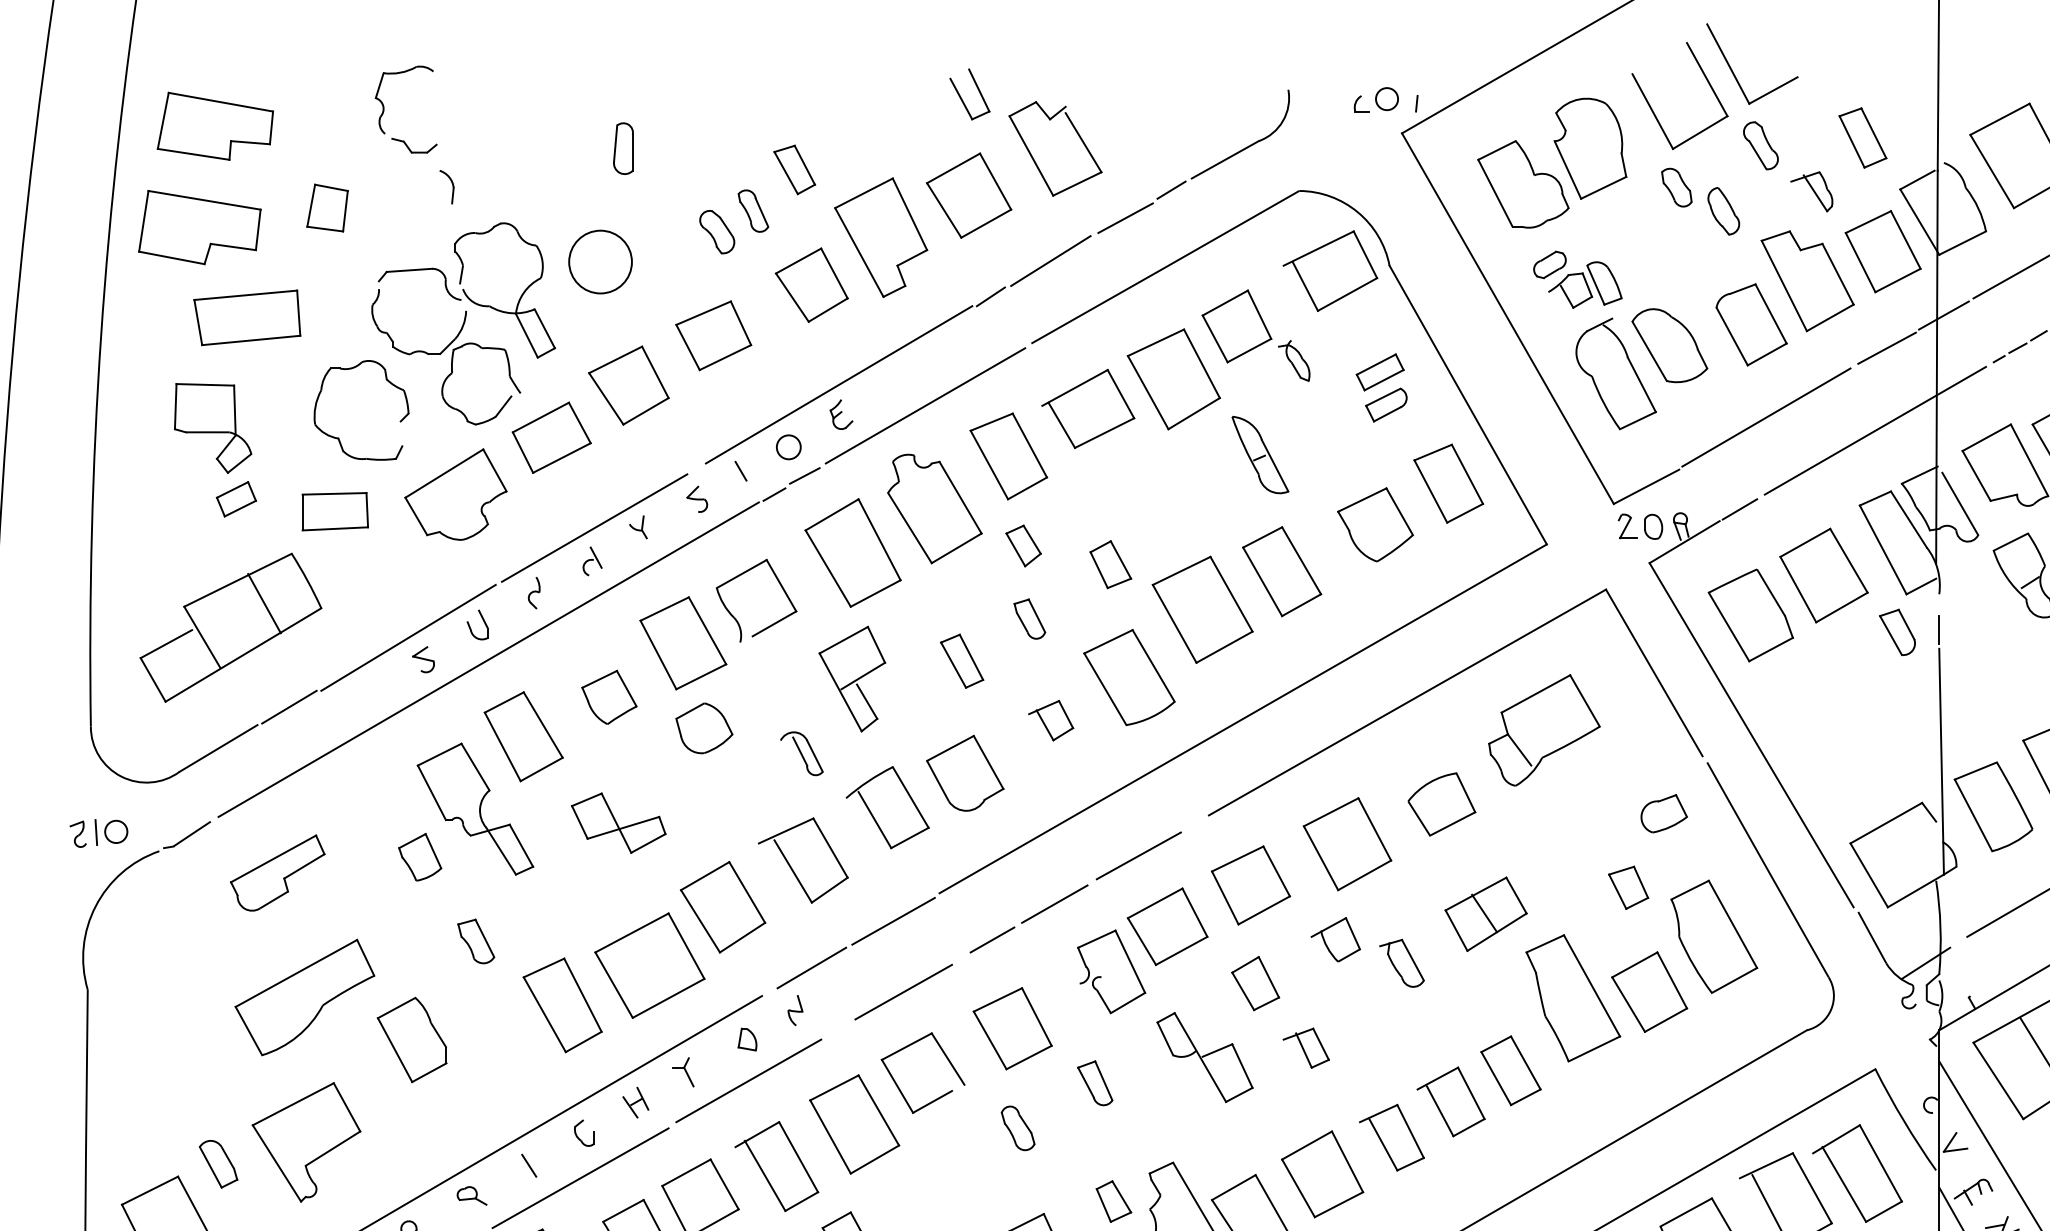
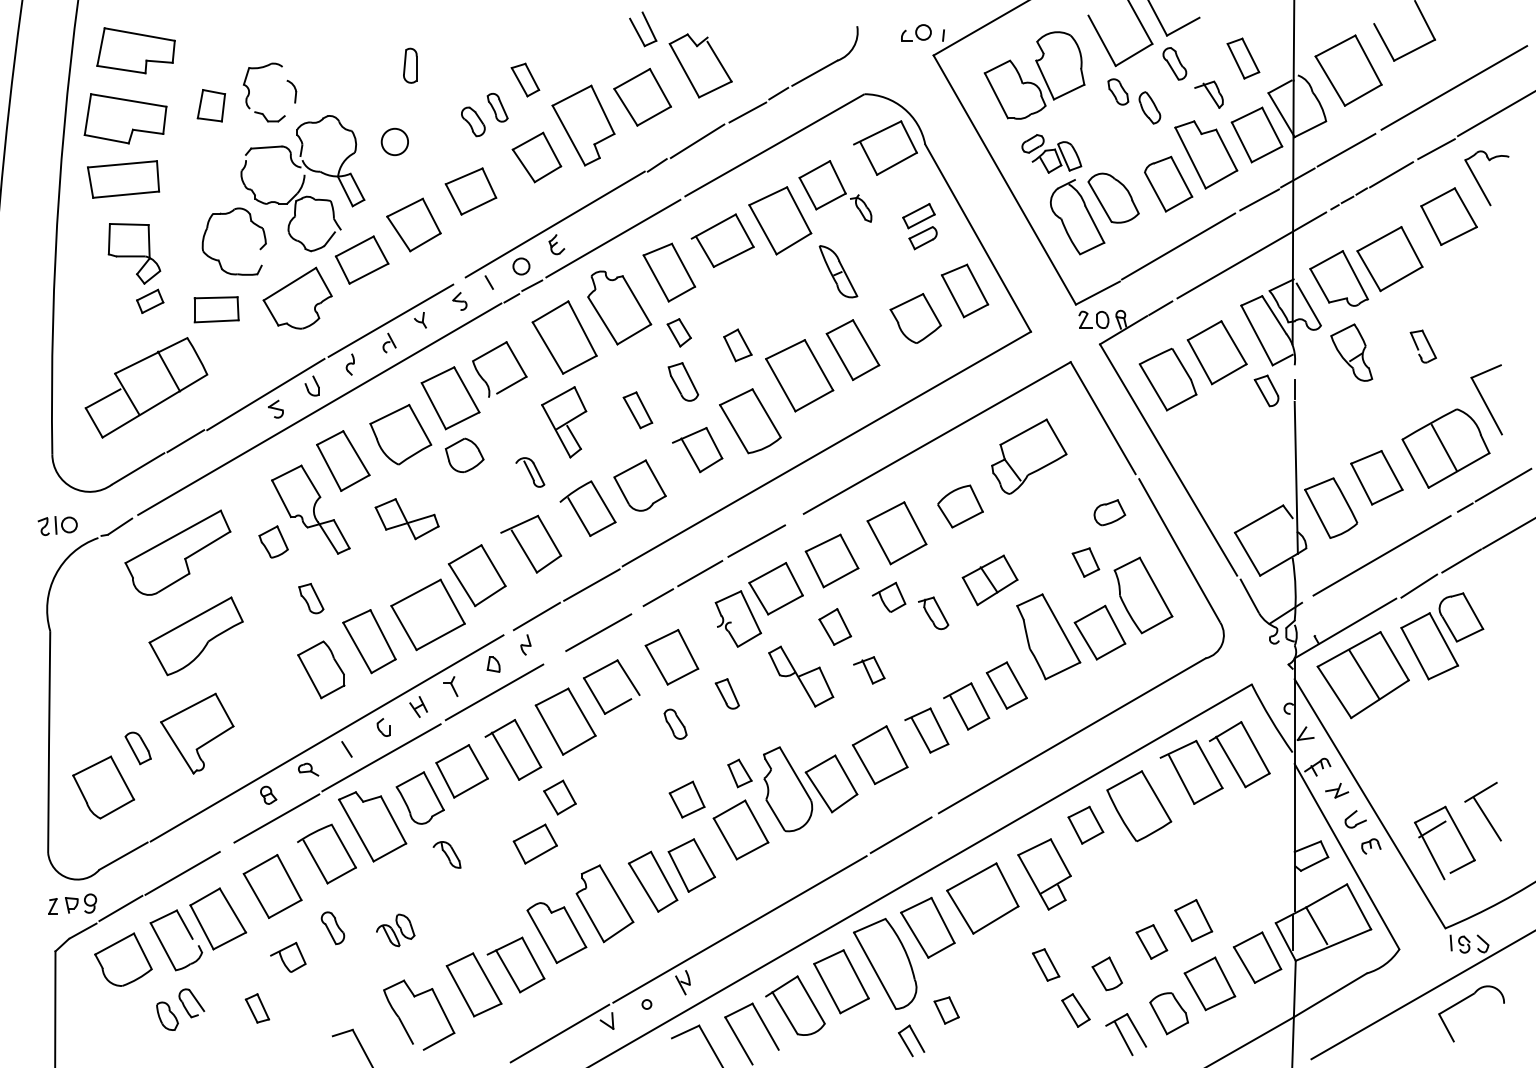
part: (384, 109) -> (249, 92), moved
circle: (599, 261) -> (394, 141), size x0.62
part: (247, 317) -> (123, 179), moved
part: (1029, 618) -> (683, 381), size x1.43
part: (608, 697) -> (400, 434), size x1.67
part: (1050, 721) -> (697, 450), size x1.67
part: (277, 872) -> (177, 552), size x1.67
part: (412, 1039) -> (321, 669), moved

